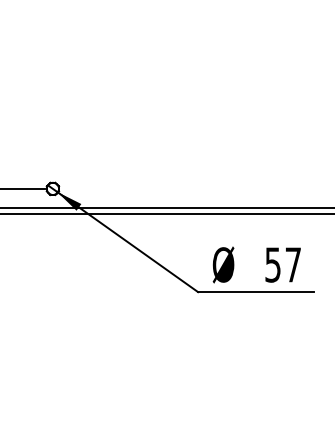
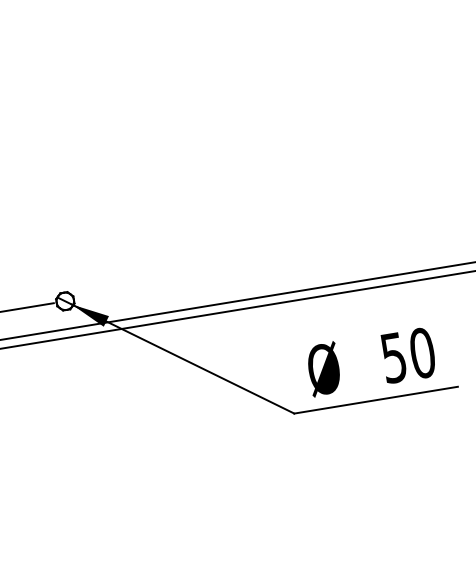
text: (293, 264) -> (422, 352), 57 -> 50

